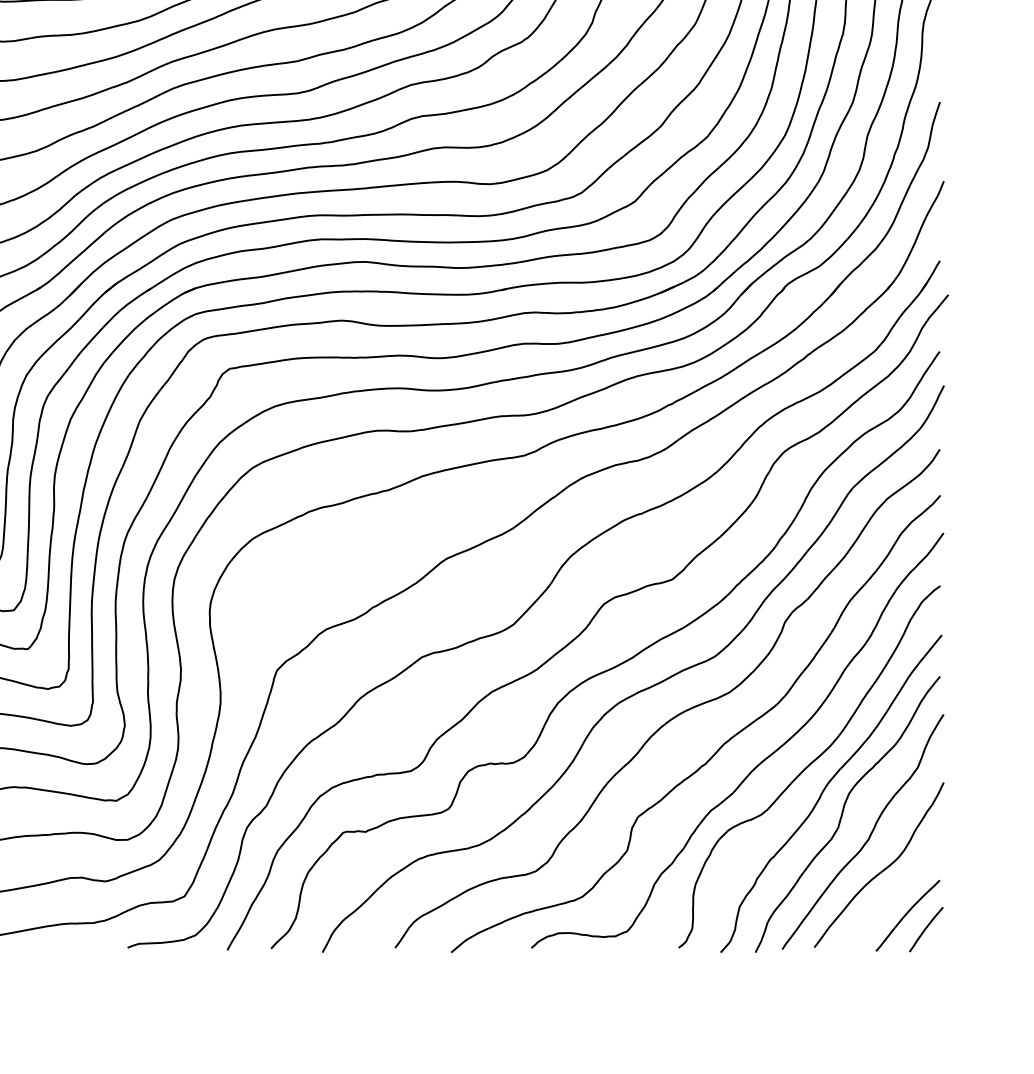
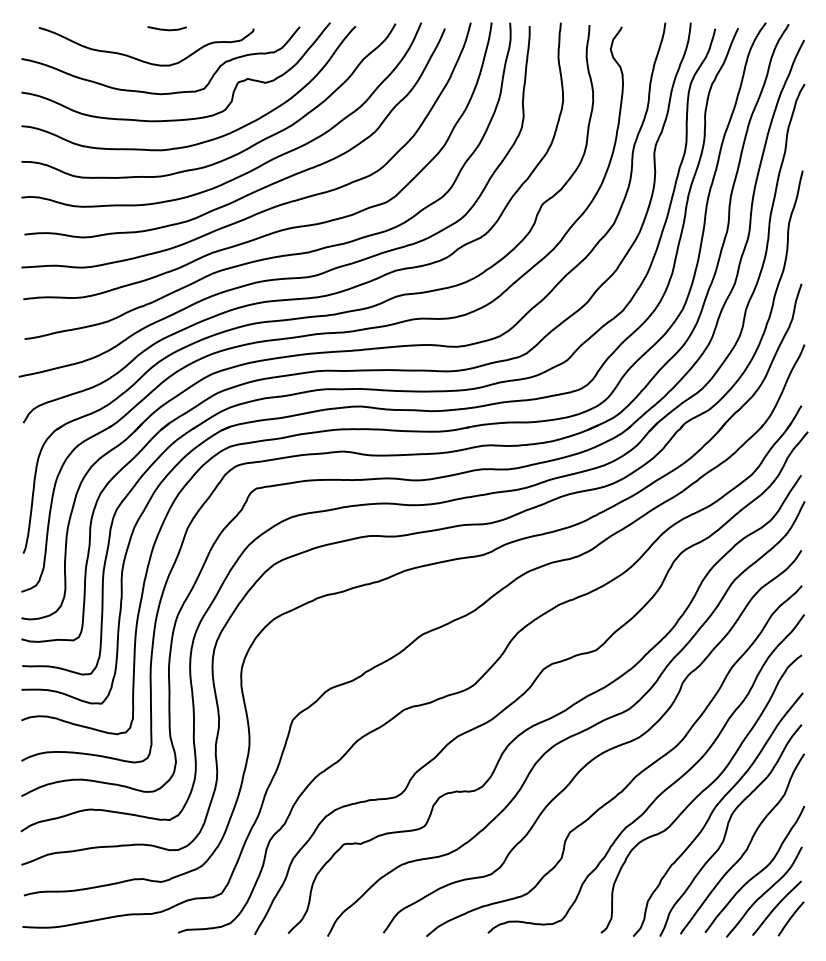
curve: (892, 893) -> (765, 891), added

